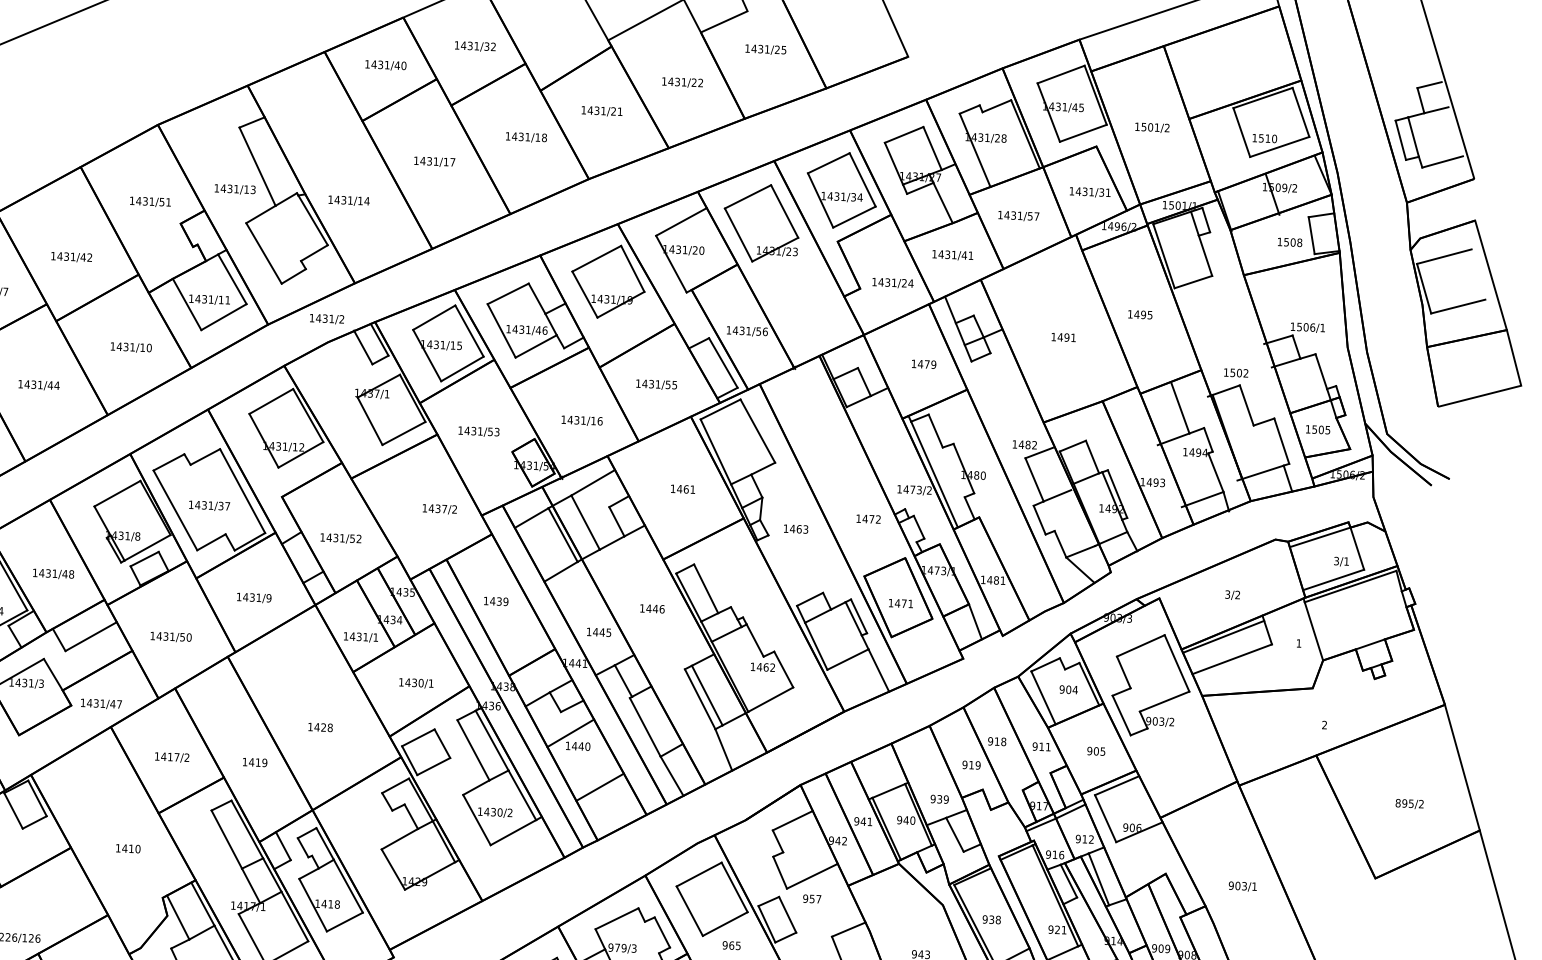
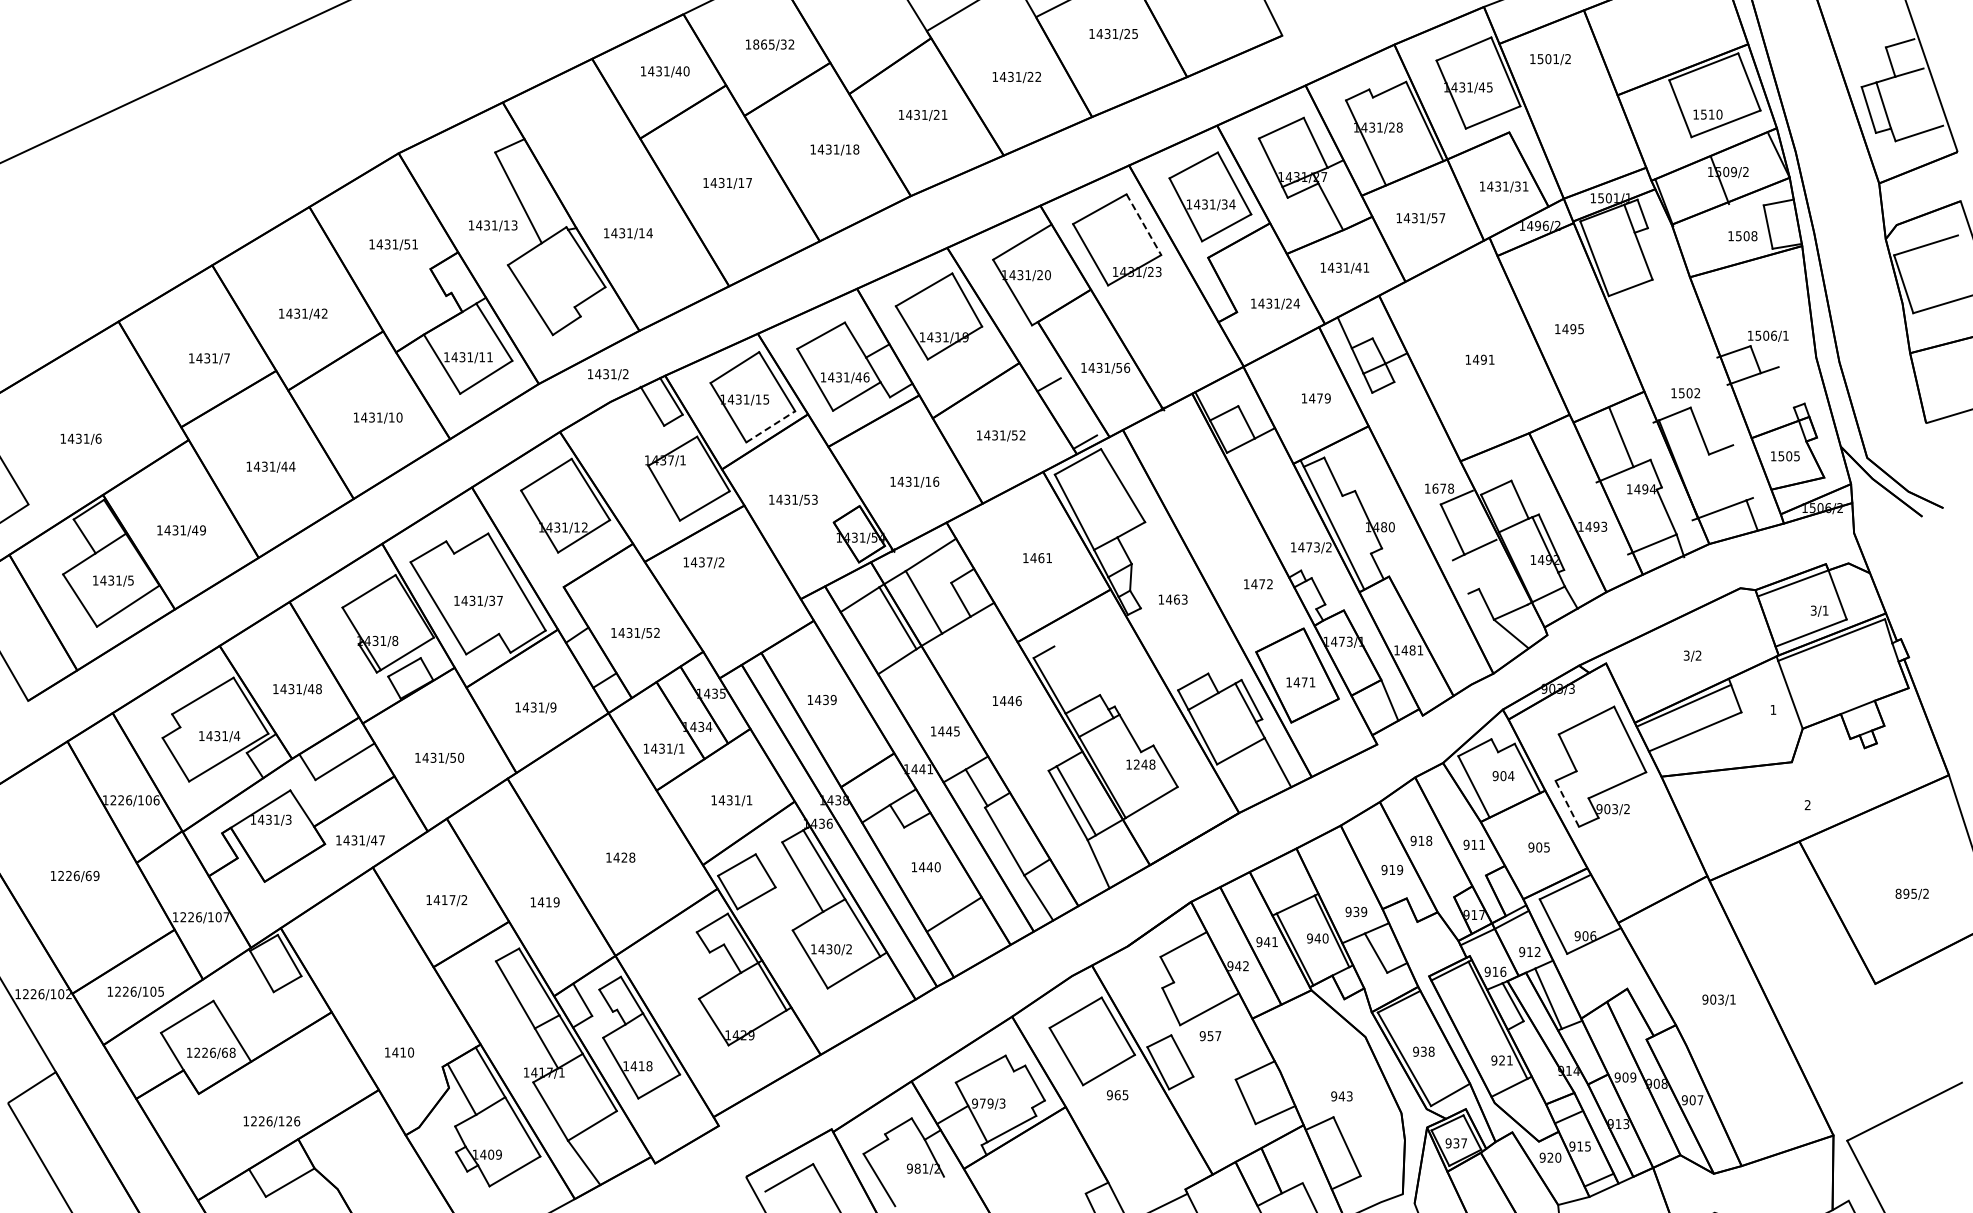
text: (469, 45) -> (763, 44), 1431/32 -> 1865/32
text: (1152, 127) -> (1550, 59), moved
line: (785, 212) -> (1144, 225), solid -> dashed
line: (723, 362) -> (1078, 406), removed
line: (462, 368) -> (770, 426), solid -> dashed
line: (1320, 371) -> (1785, 387), removed
text: (674, 385) -> (1022, 435), 1431/55 -> 1431/52
line: (1281, 441) -> (1742, 471), removed
text: (1028, 444) -> (1443, 488), 1482 -> 1678
text: (439, 508) -> (703, 562), moved
line: (1039, 519) -> (1460, 576), removed
line: (705, 588) -> (1069, 674), removed
text: (766, 667) -> (1144, 764), 1462 -> 1248
text: (421, 683) -> (737, 800), 1430/1 -> 1431/1
line: (1121, 715) -> (1567, 803), solid -> dashed
line: (570, 732) -> (916, 851), removed
text: (128, 848) -> (399, 1052), moved

